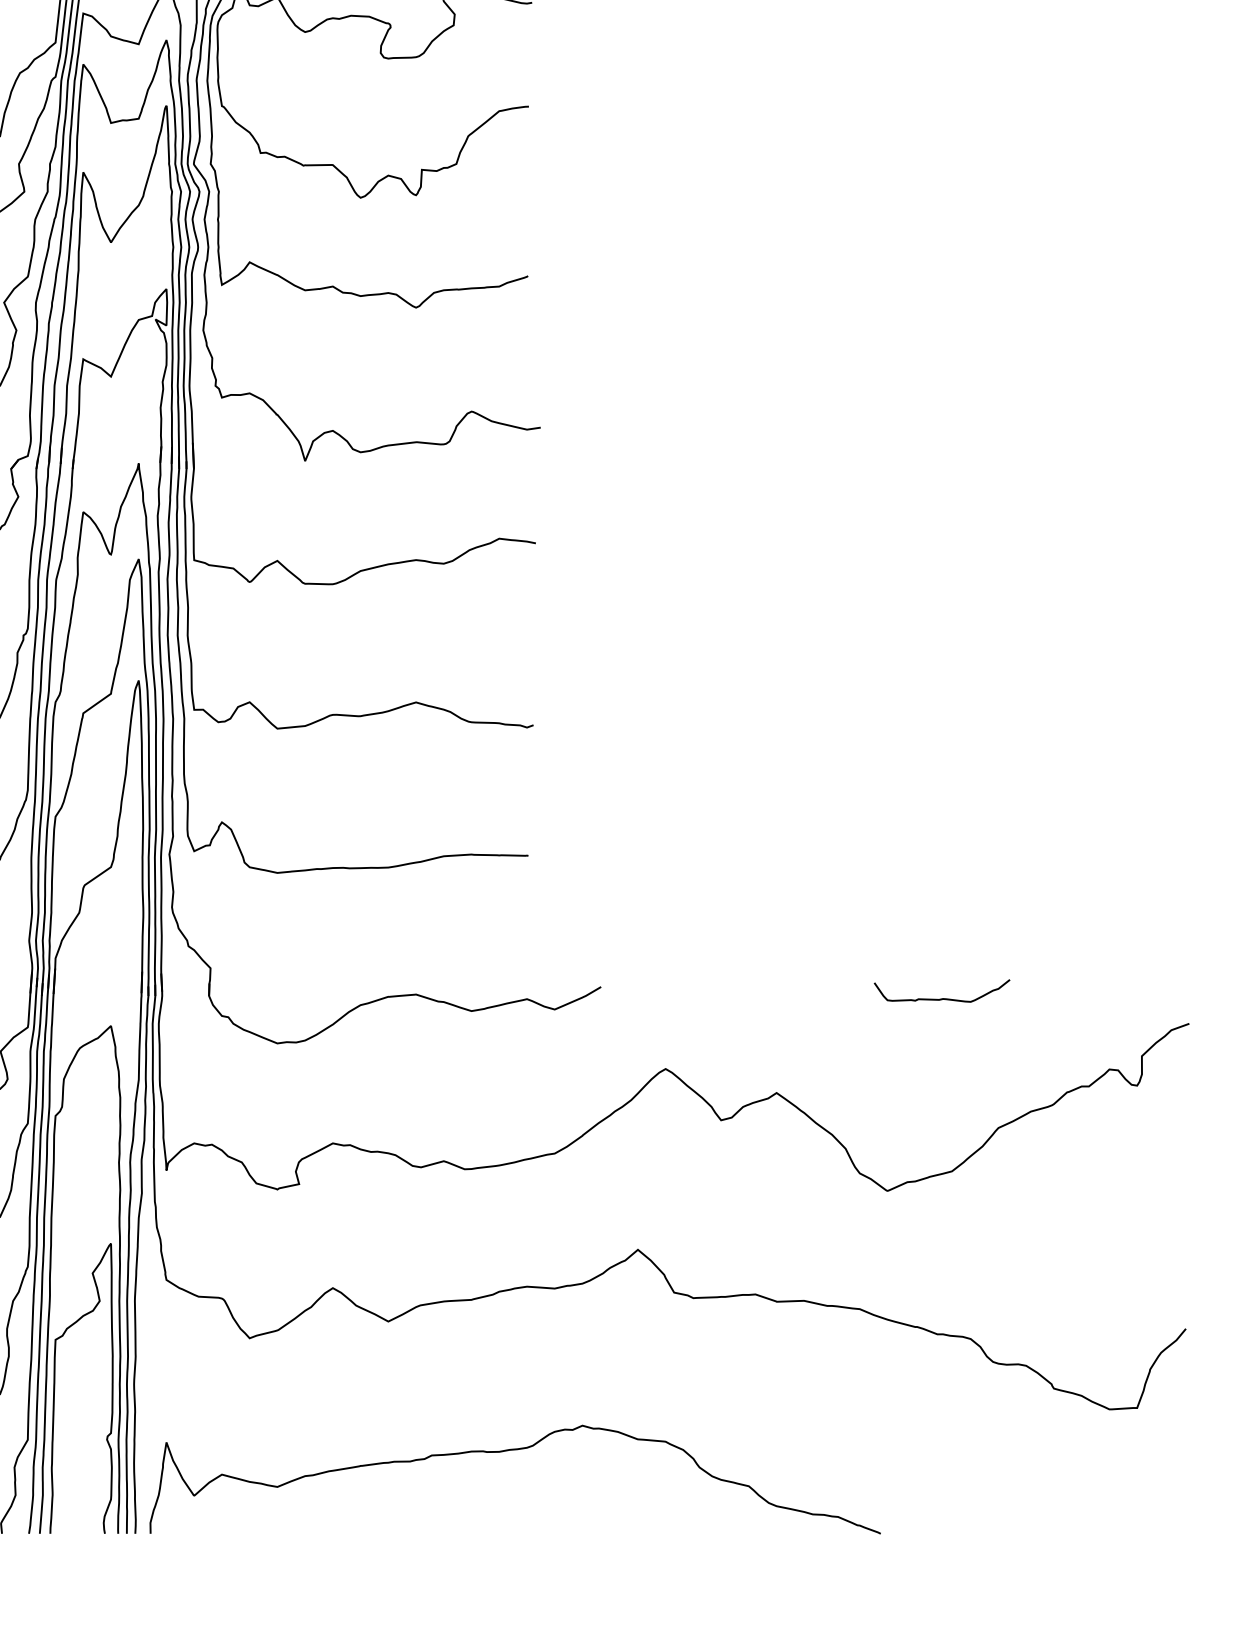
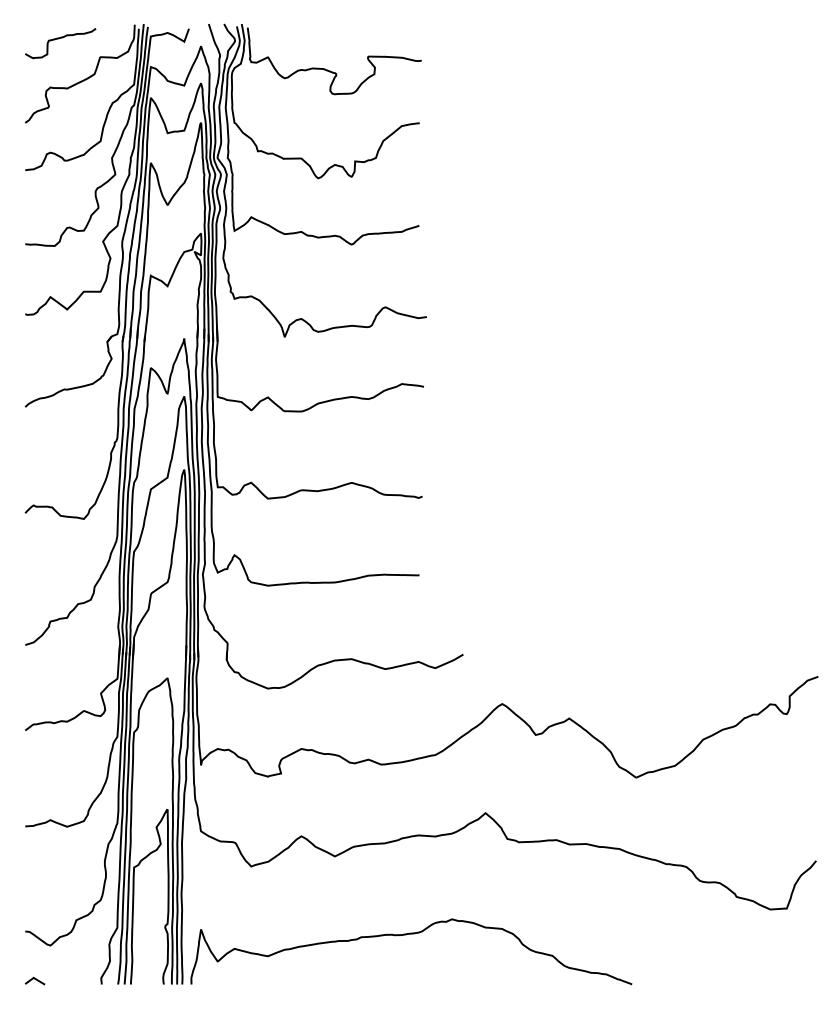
curve: (941, 998) -> (668, 661), removed

